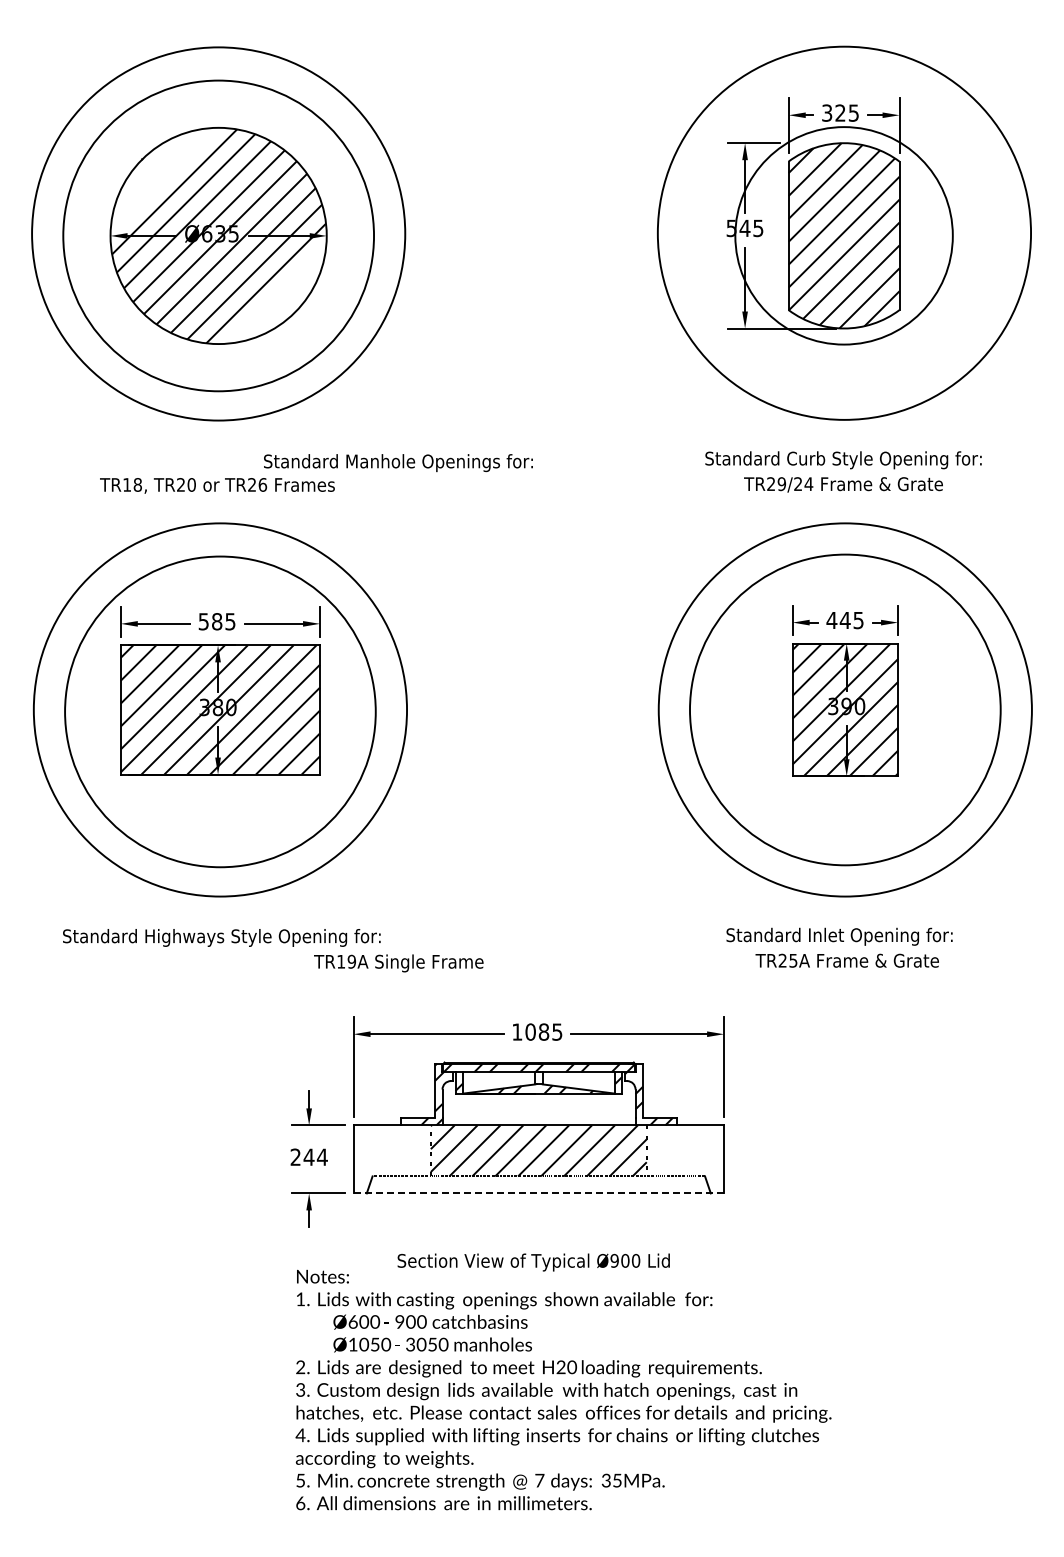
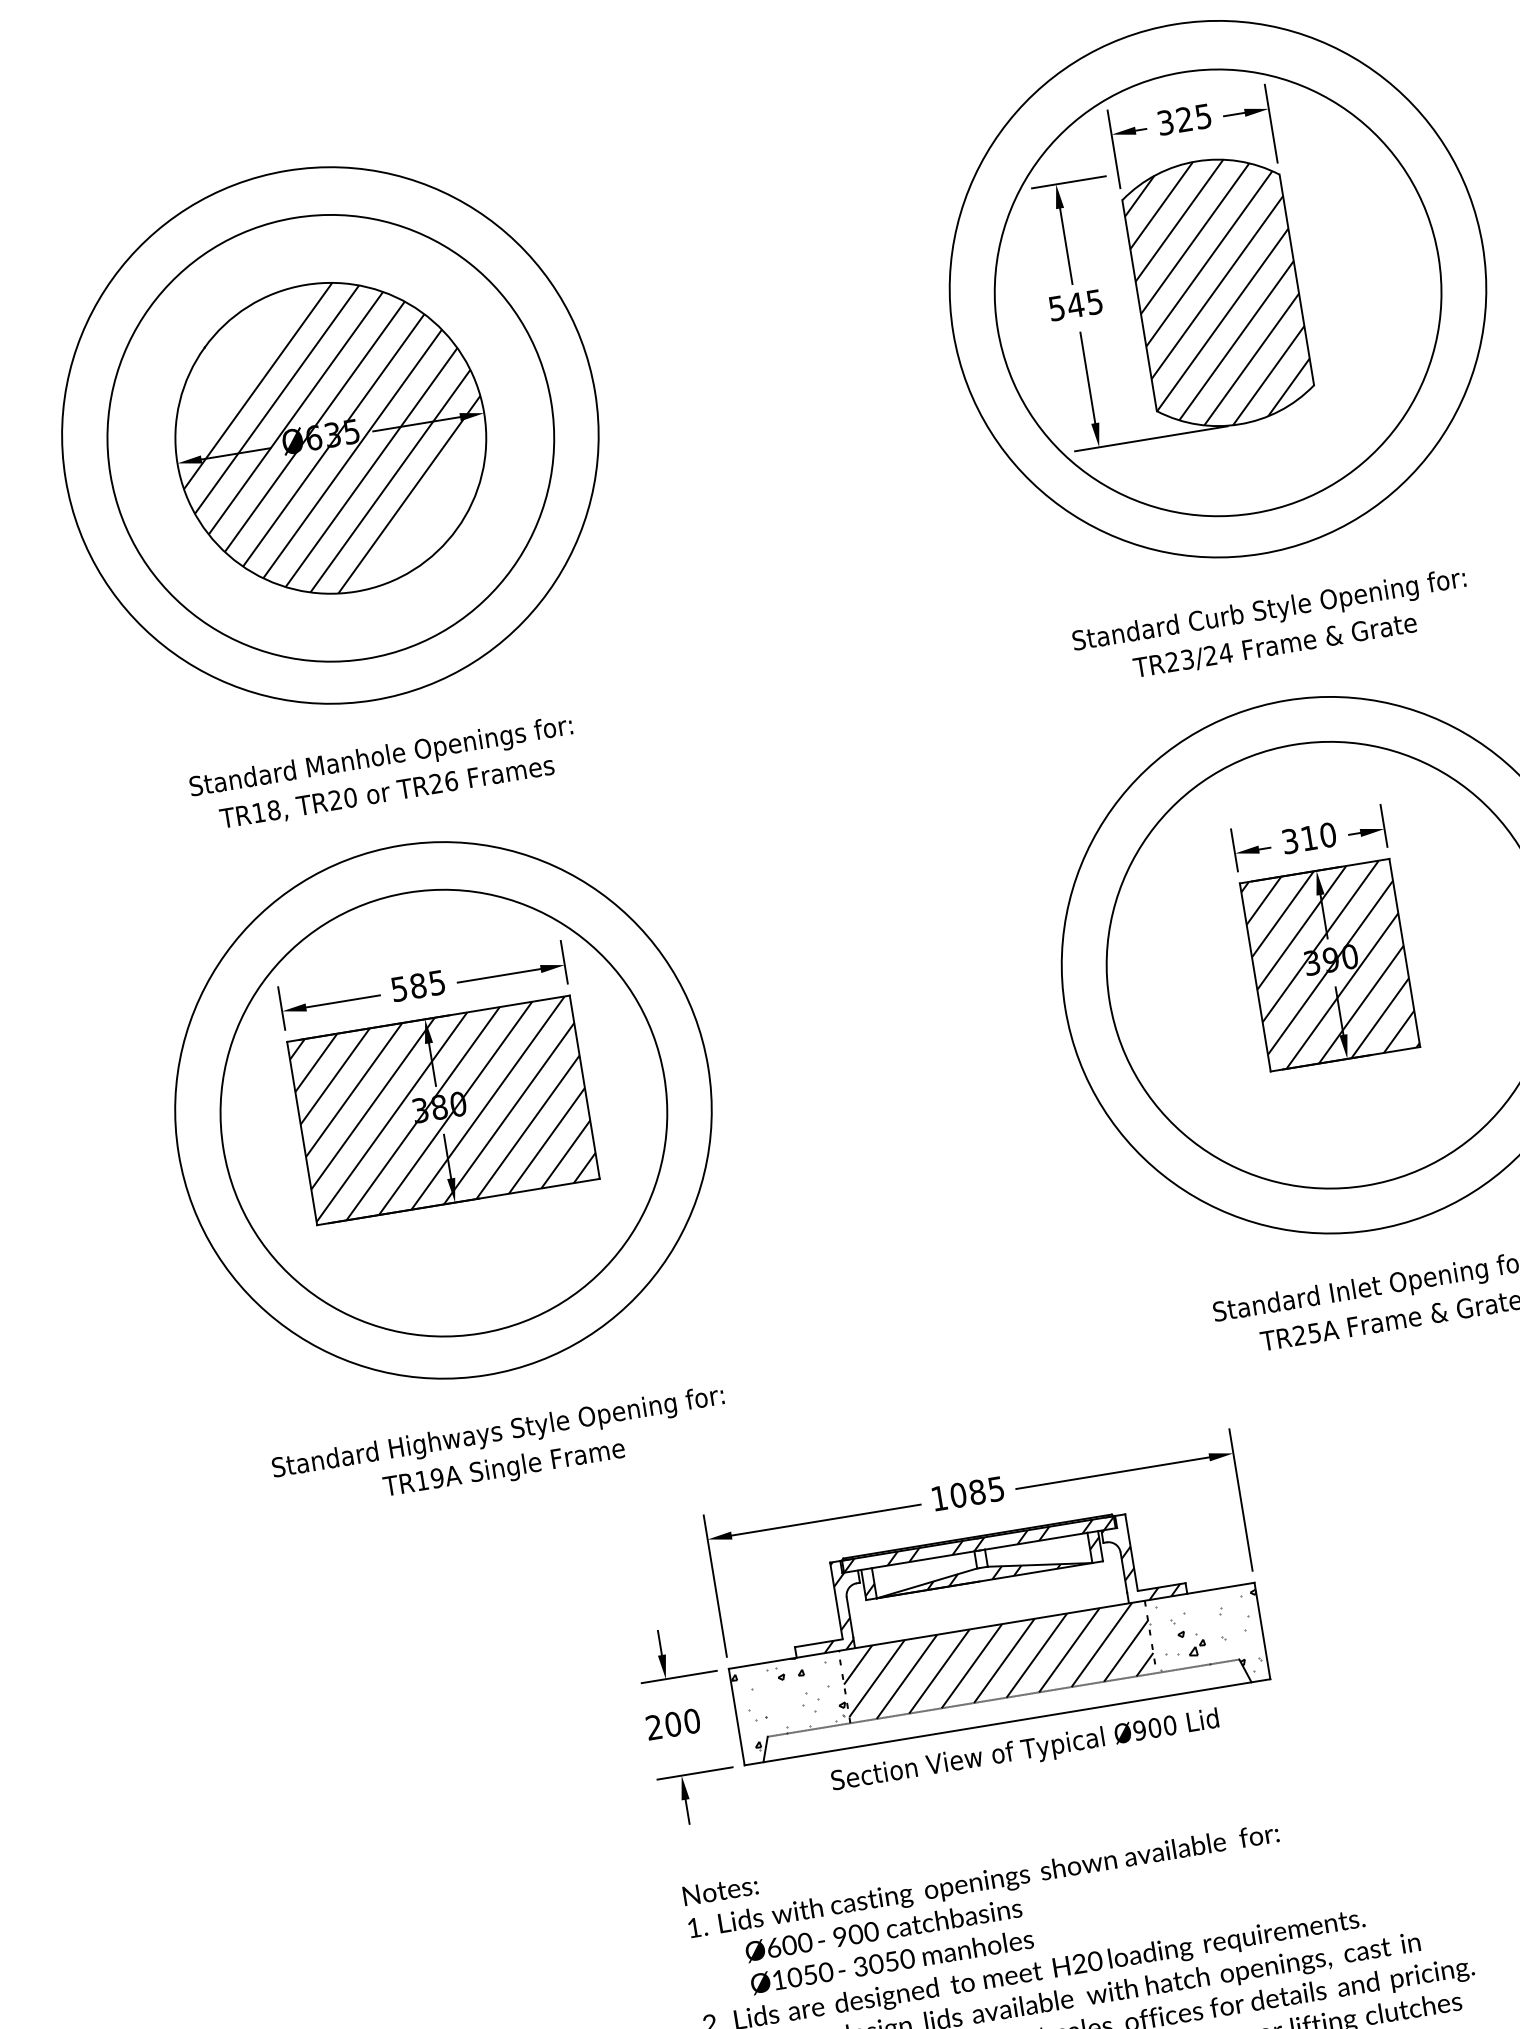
circle: (843, 235) -> (1217, 292), size x1.43
text: (398, 463) -> (381, 758), moved
text: (781, 483) -> (1186, 658), TR29/24 -> TR23/24
text: (844, 620) -> (1308, 838), 445 -> 310
text: (398, 963) -> (503, 1469), moved
hatch: (391, 1154) -> (789, 1701), added
text: (315, 1156) -> (682, 1721), 244 -> 200
hatch: (685, 1158) -> (1207, 1638), added
line: (538, 1193) -> (1007, 1722), dashed -> solid
text: (533, 1262) -> (1024, 1751), moved

